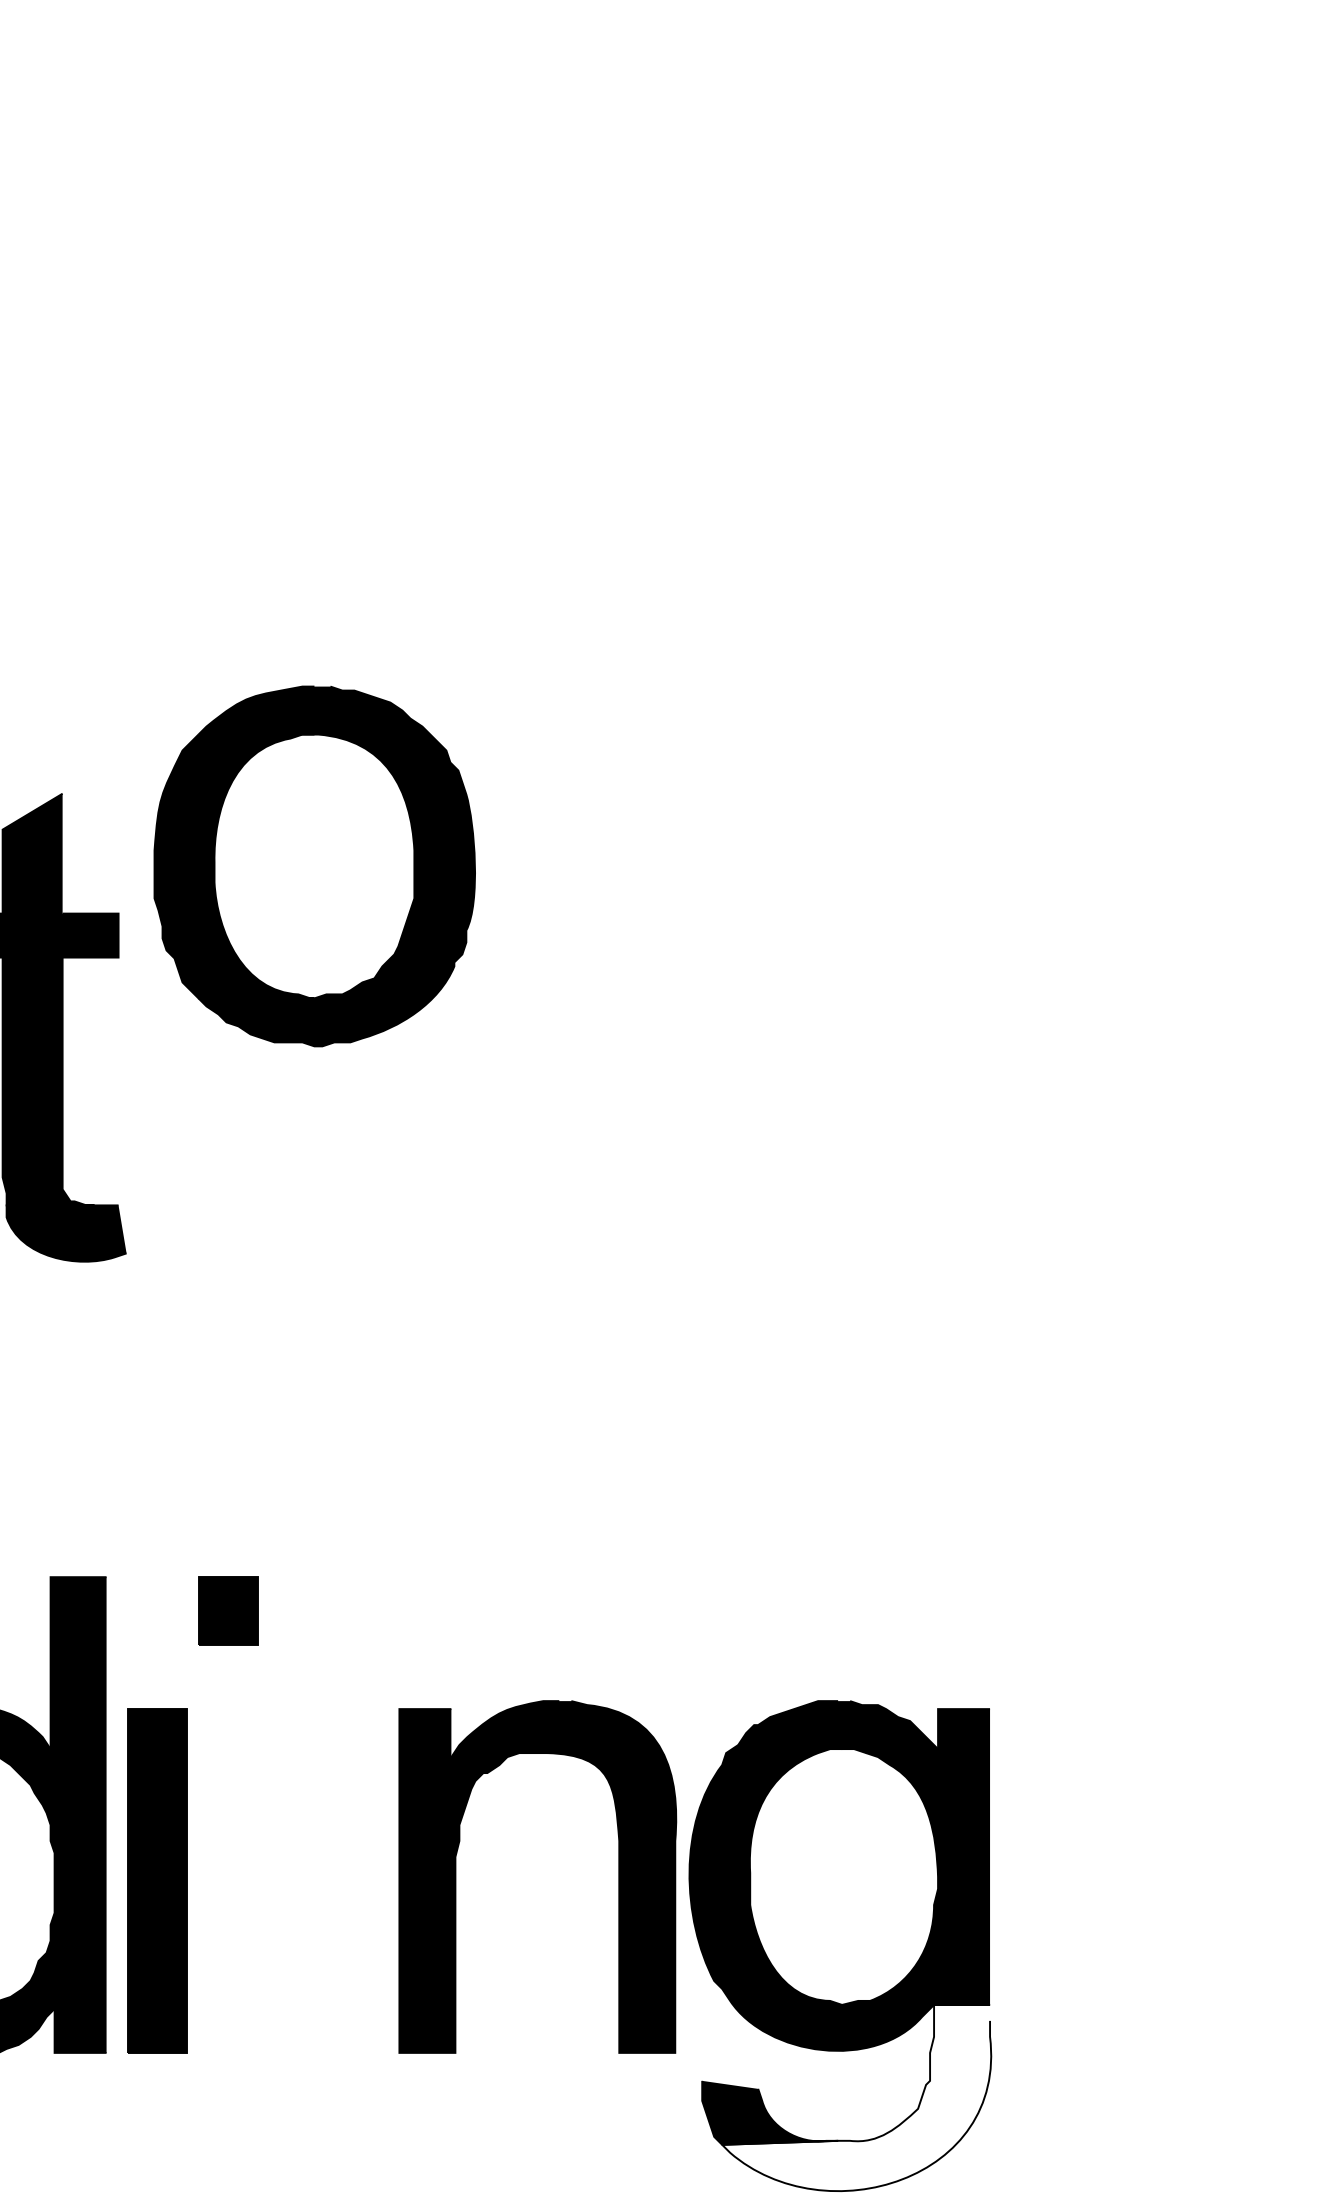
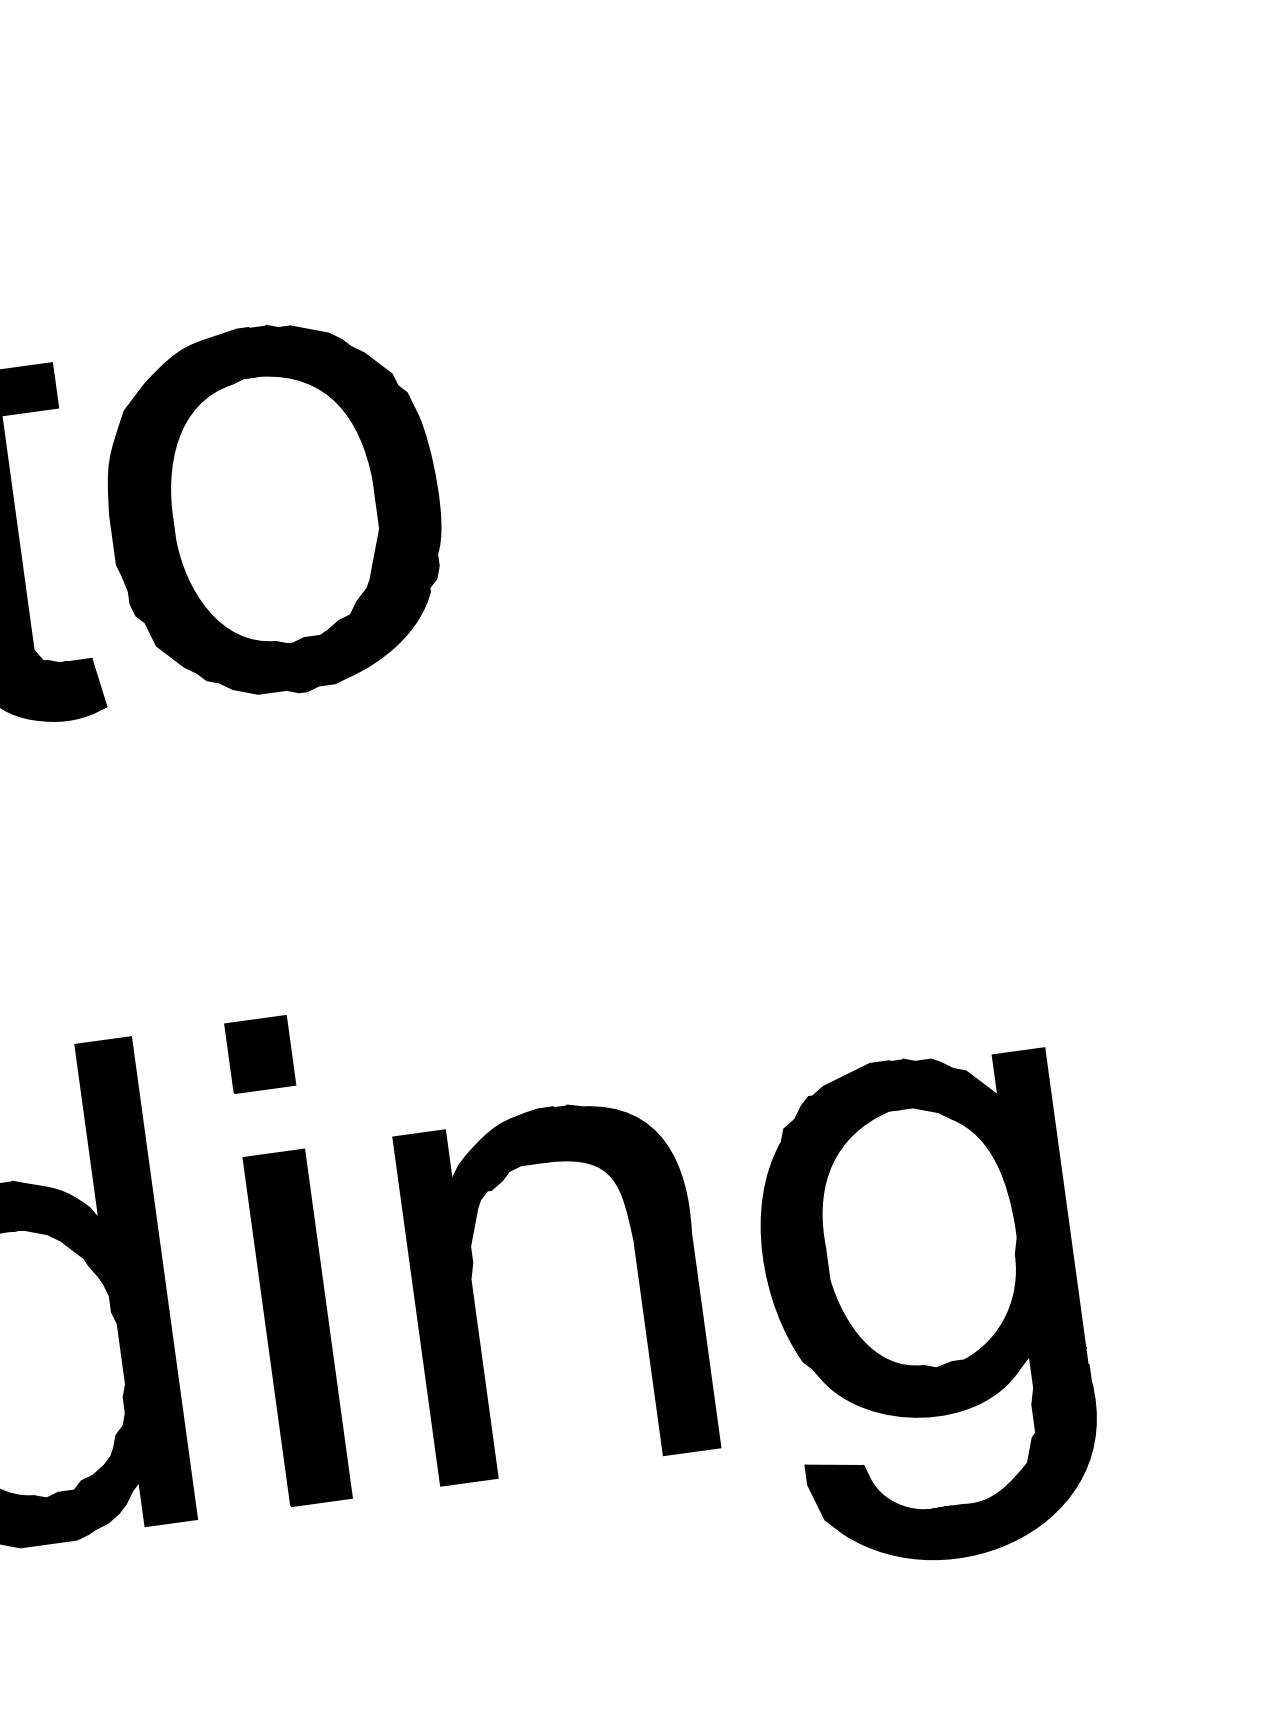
part: (314, 866) -> (274, 510), moved
part: (456, 1876) -> (474, 1299), moved
part: (157, 1880) -> (297, 1327), moved
fill: (856, 2097) -> (963, 1460), added

